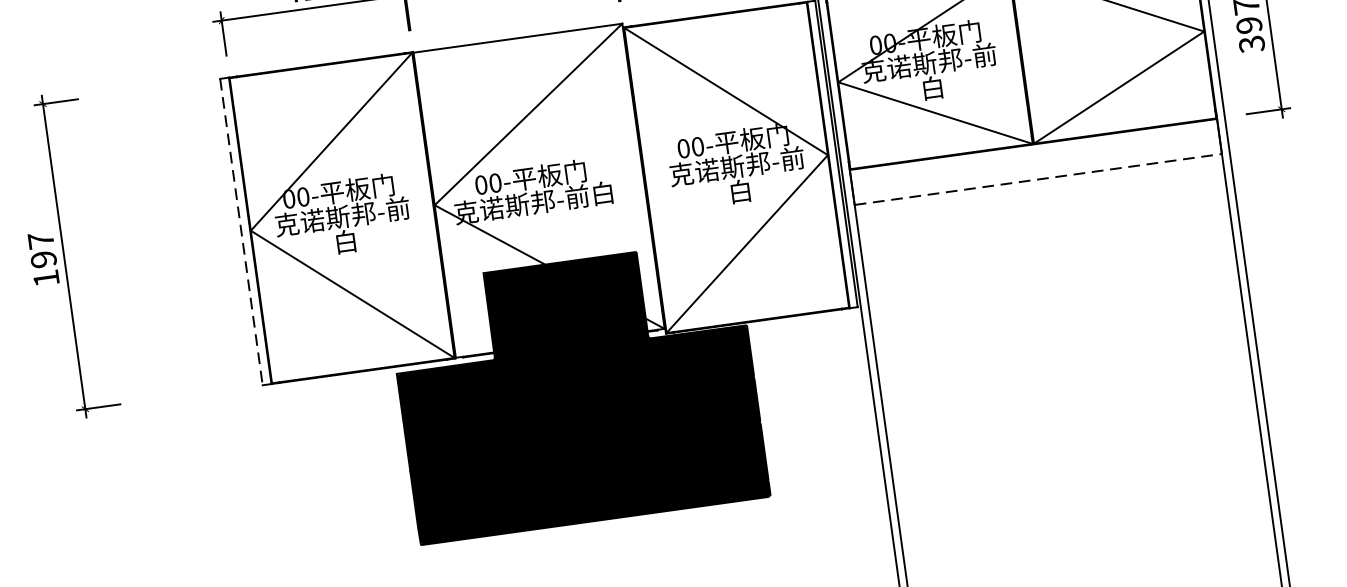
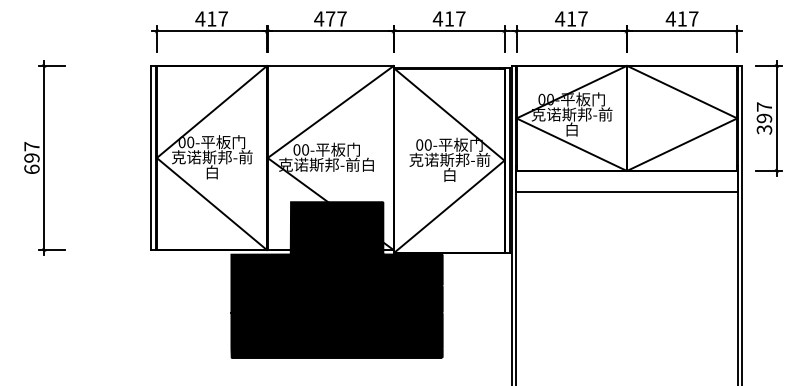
line: (1037, 179) -> (626, 192), dashed -> solid
line: (242, 232) -> (151, 158), dashed -> solid
text: (45, 276) -> (31, 168), 197 -> 697

